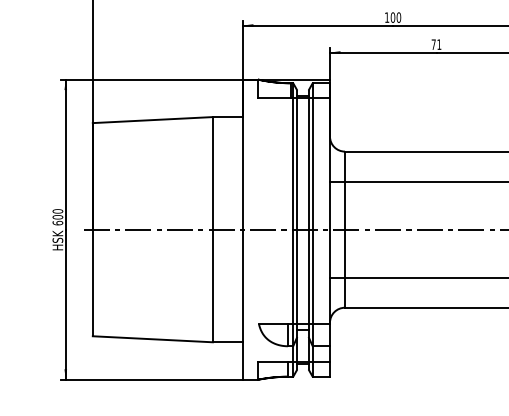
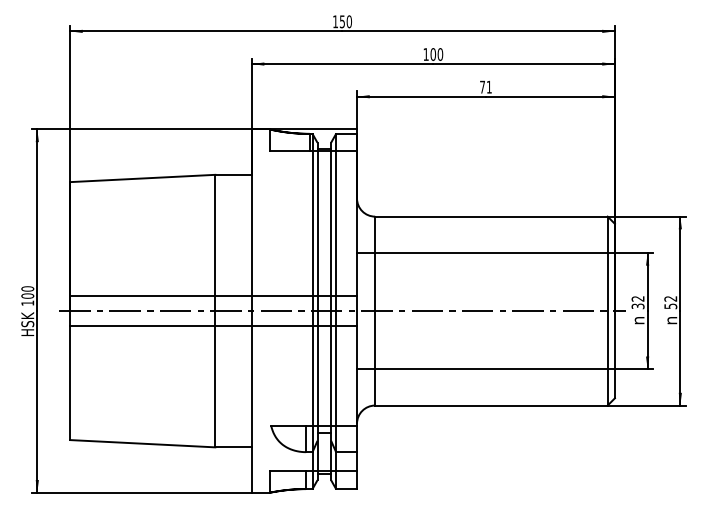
line: (211, 216) -> (213, 295), added
text: (57, 222) -> (27, 302), 600 -> 100
line: (211, 242) -> (213, 326), added

